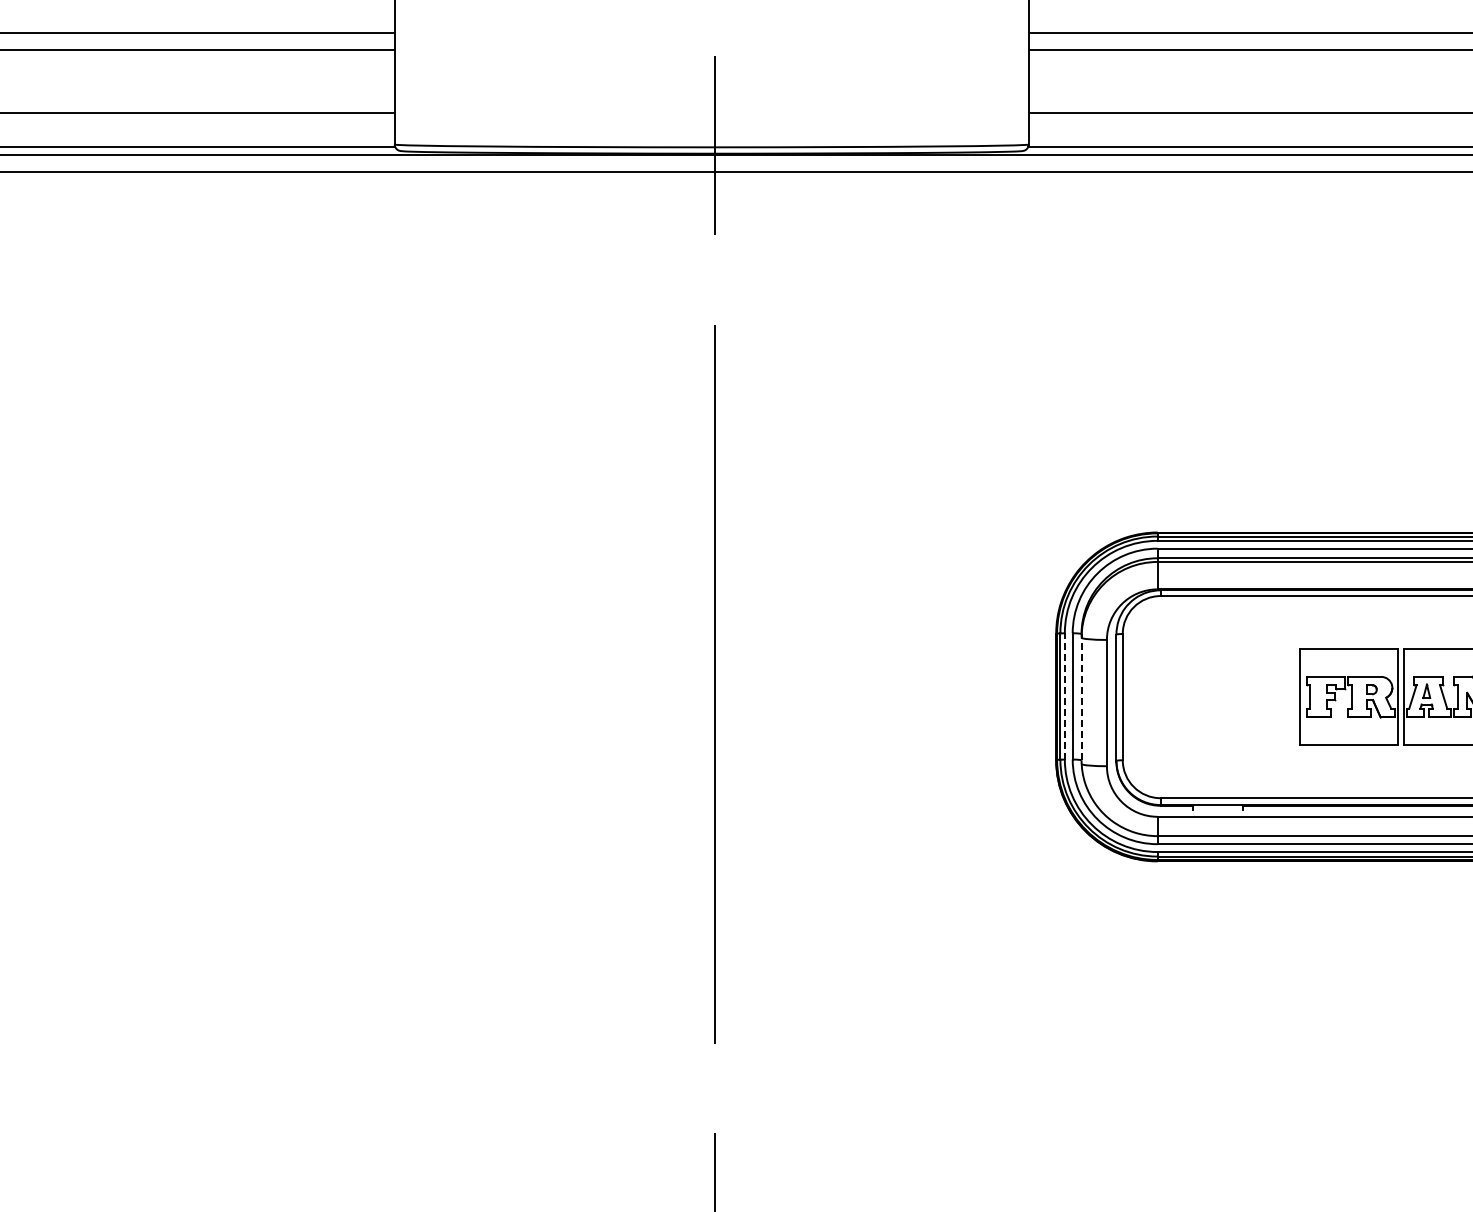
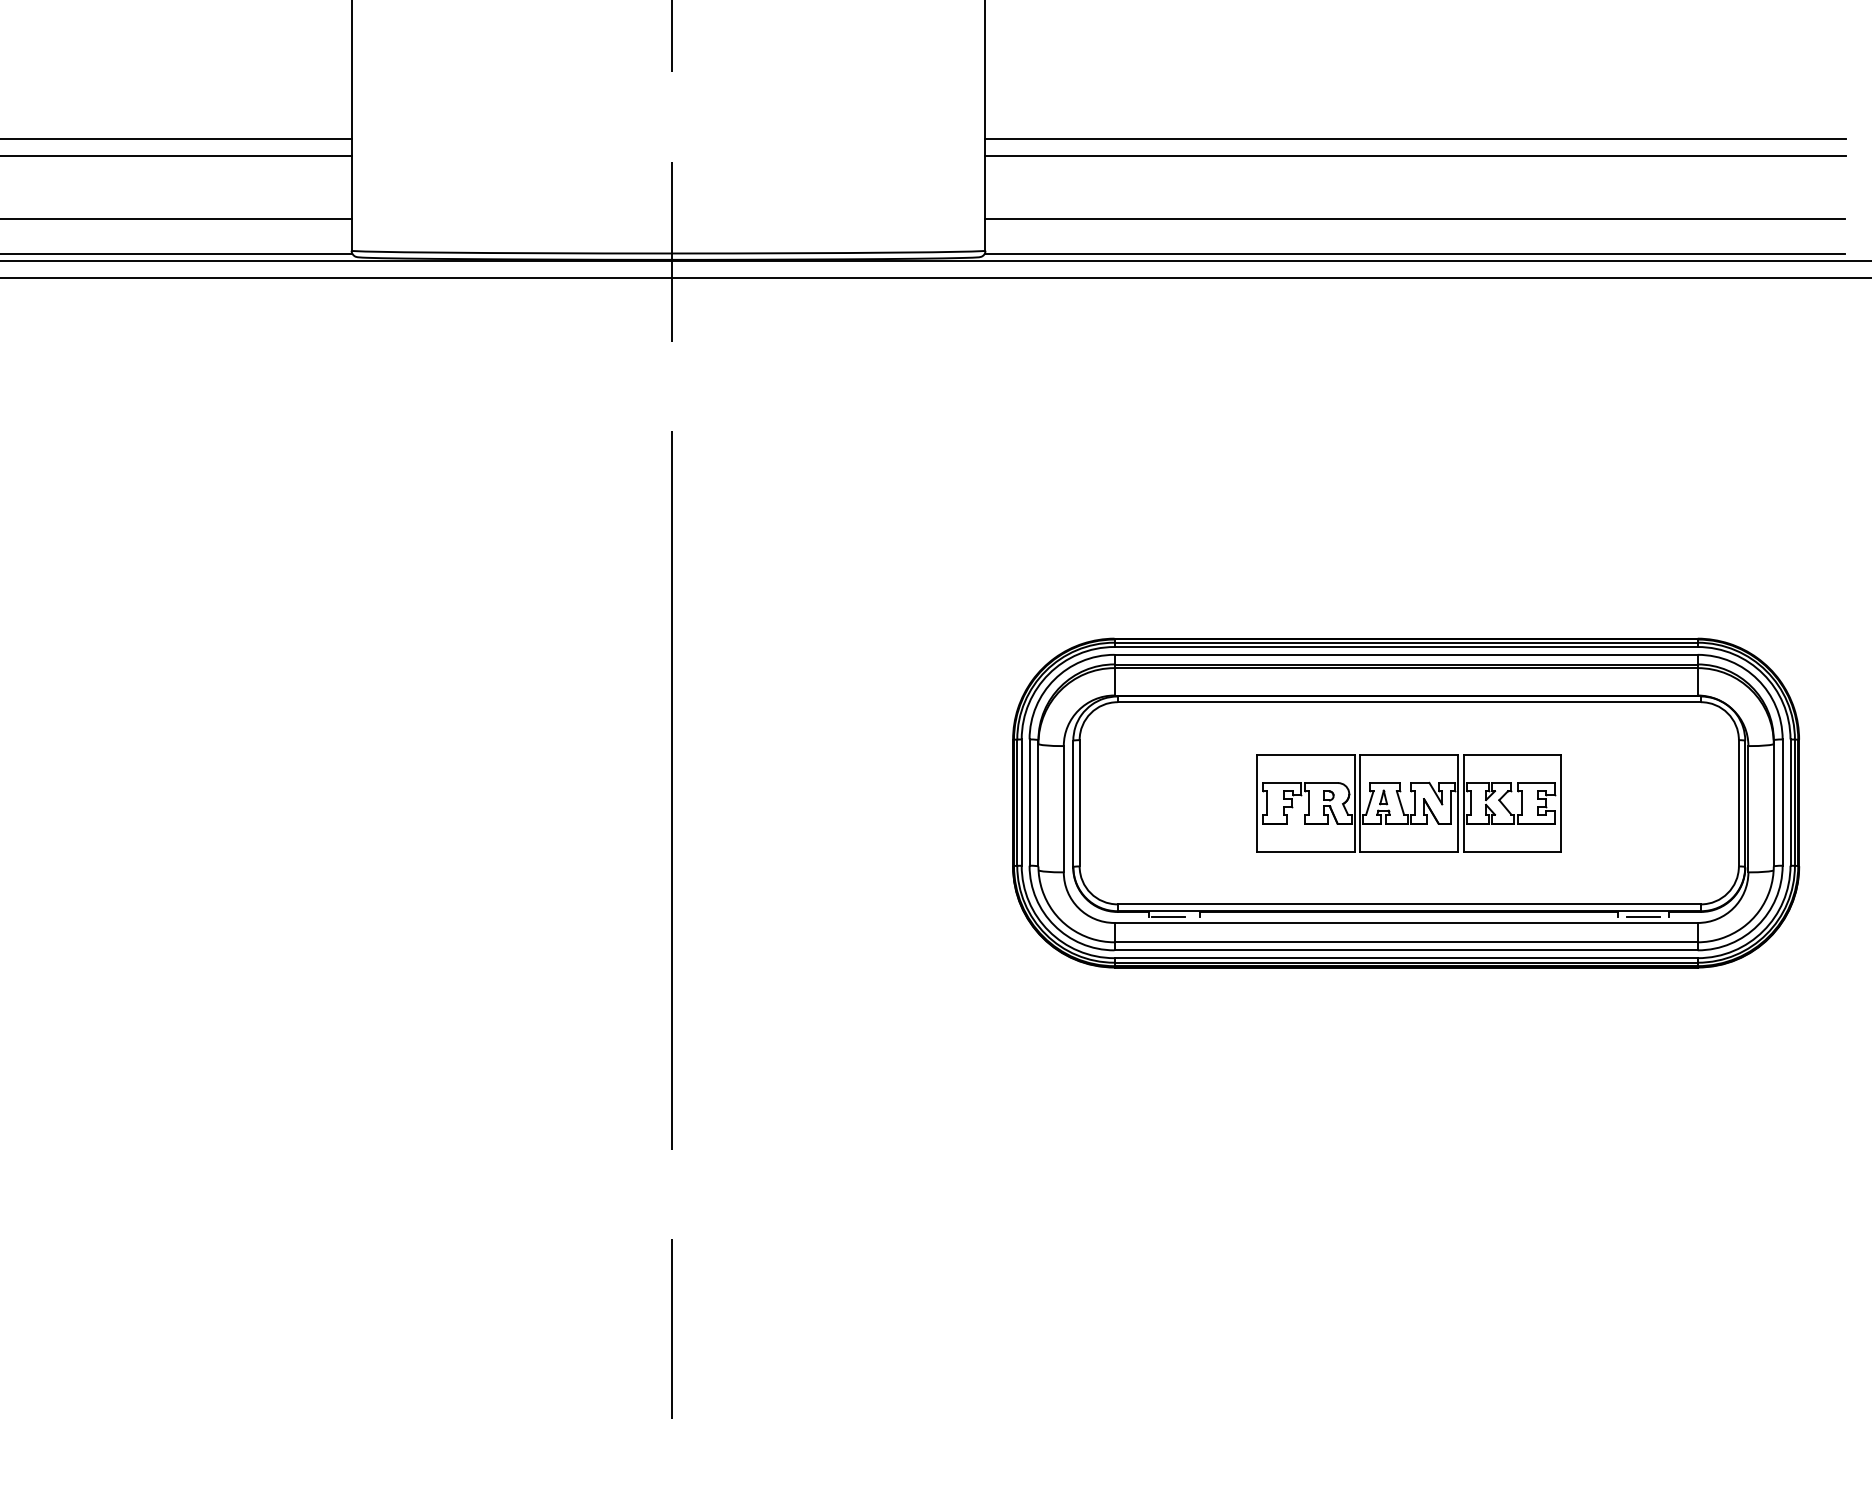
line: (1064, 696) -> (1021, 802), dashed -> solid
line: (1081, 696) -> (1038, 802), dashed -> solid
line: (1210, 810) -> (1167, 916), added

